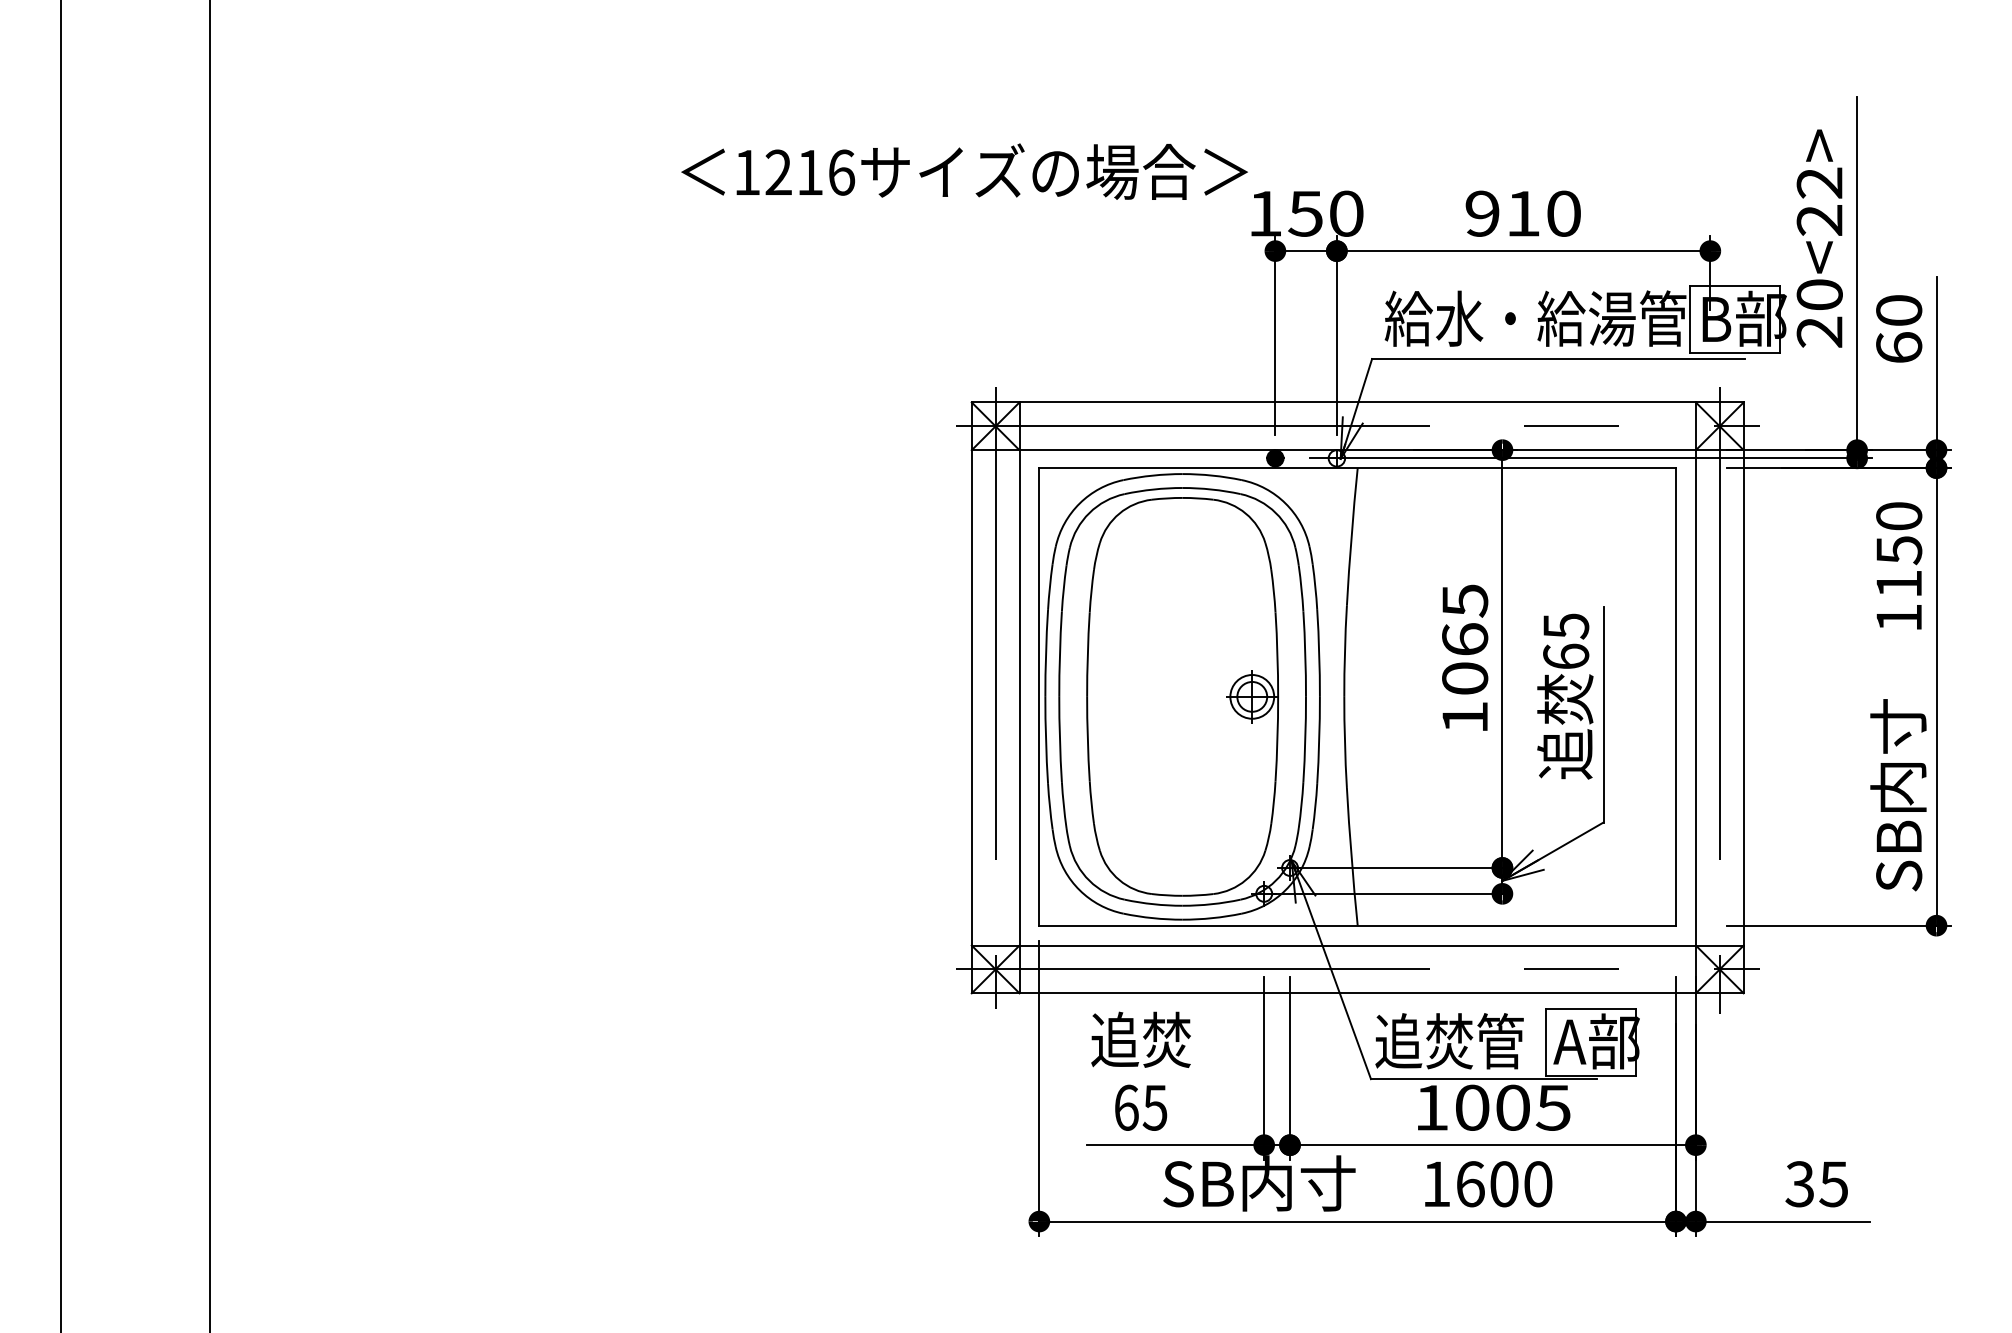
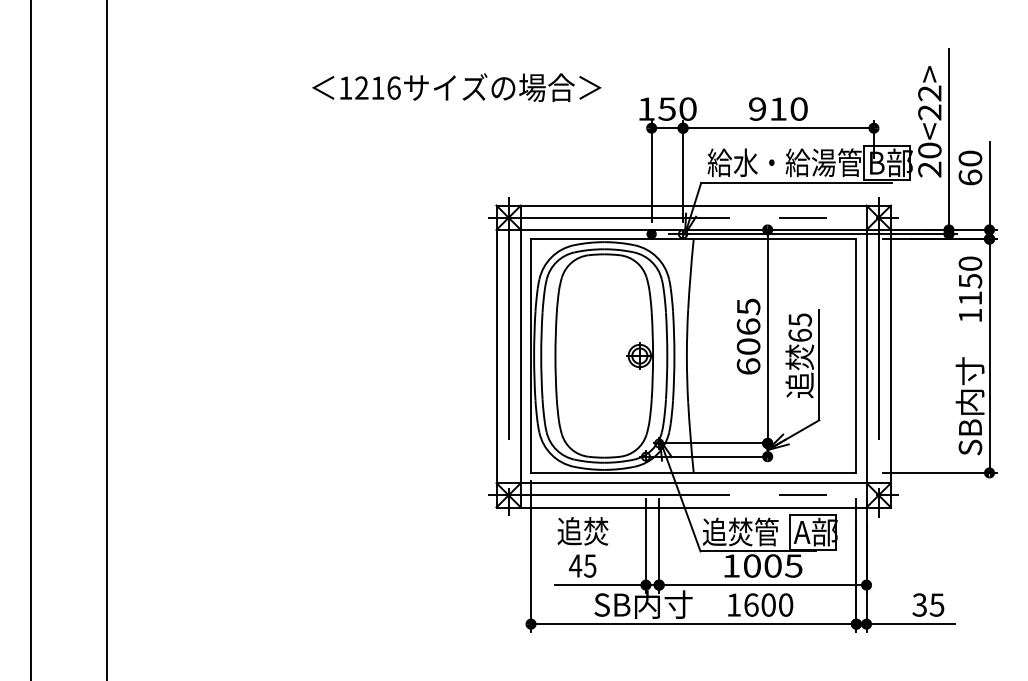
text: (963, 171) -> (456, 87), moved
text: (1464, 717) -> (748, 366), 1065 -> 6065
text: (1126, 1106) -> (575, 565), 65 -> 45

